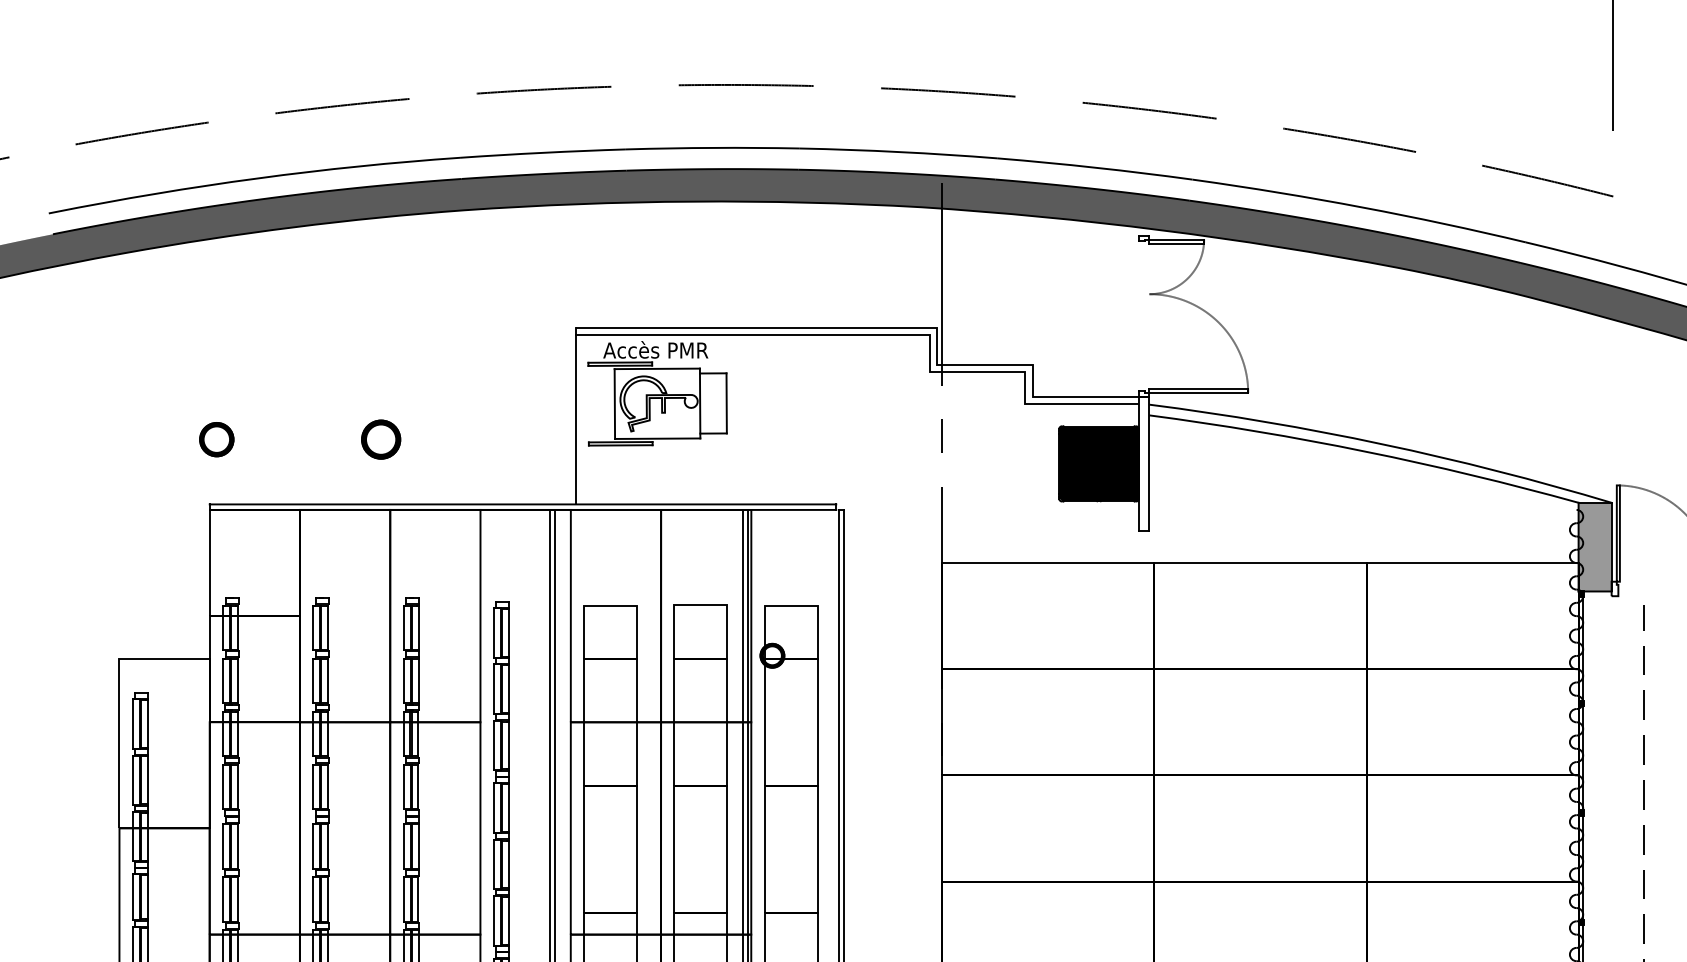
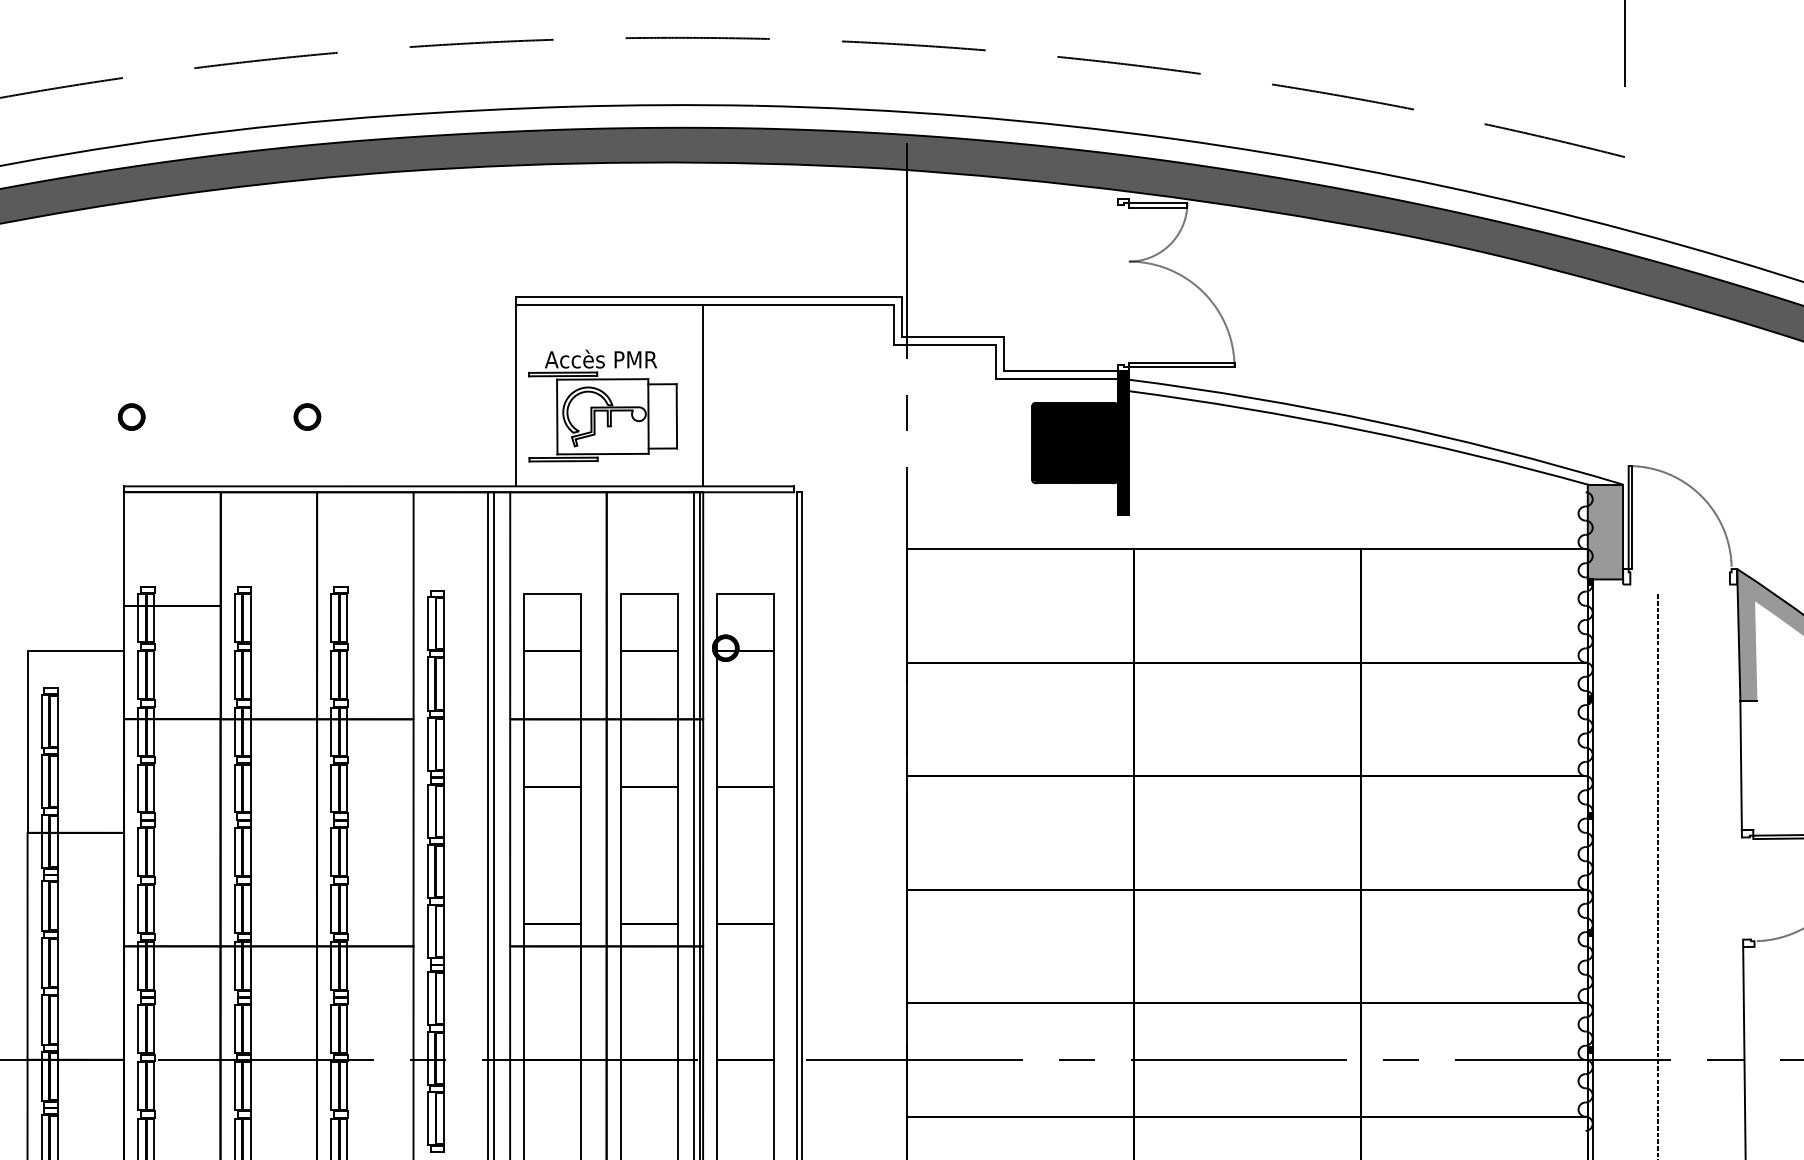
part: (657, 393) -> (602, 405), moved
line: (751, 419) -> (703, 395), added
part: (216, 439) -> (131, 416), size x0.71
part: (381, 439) -> (307, 416), size x0.62
hatch: (1143, 463) -> (1122, 442), added

